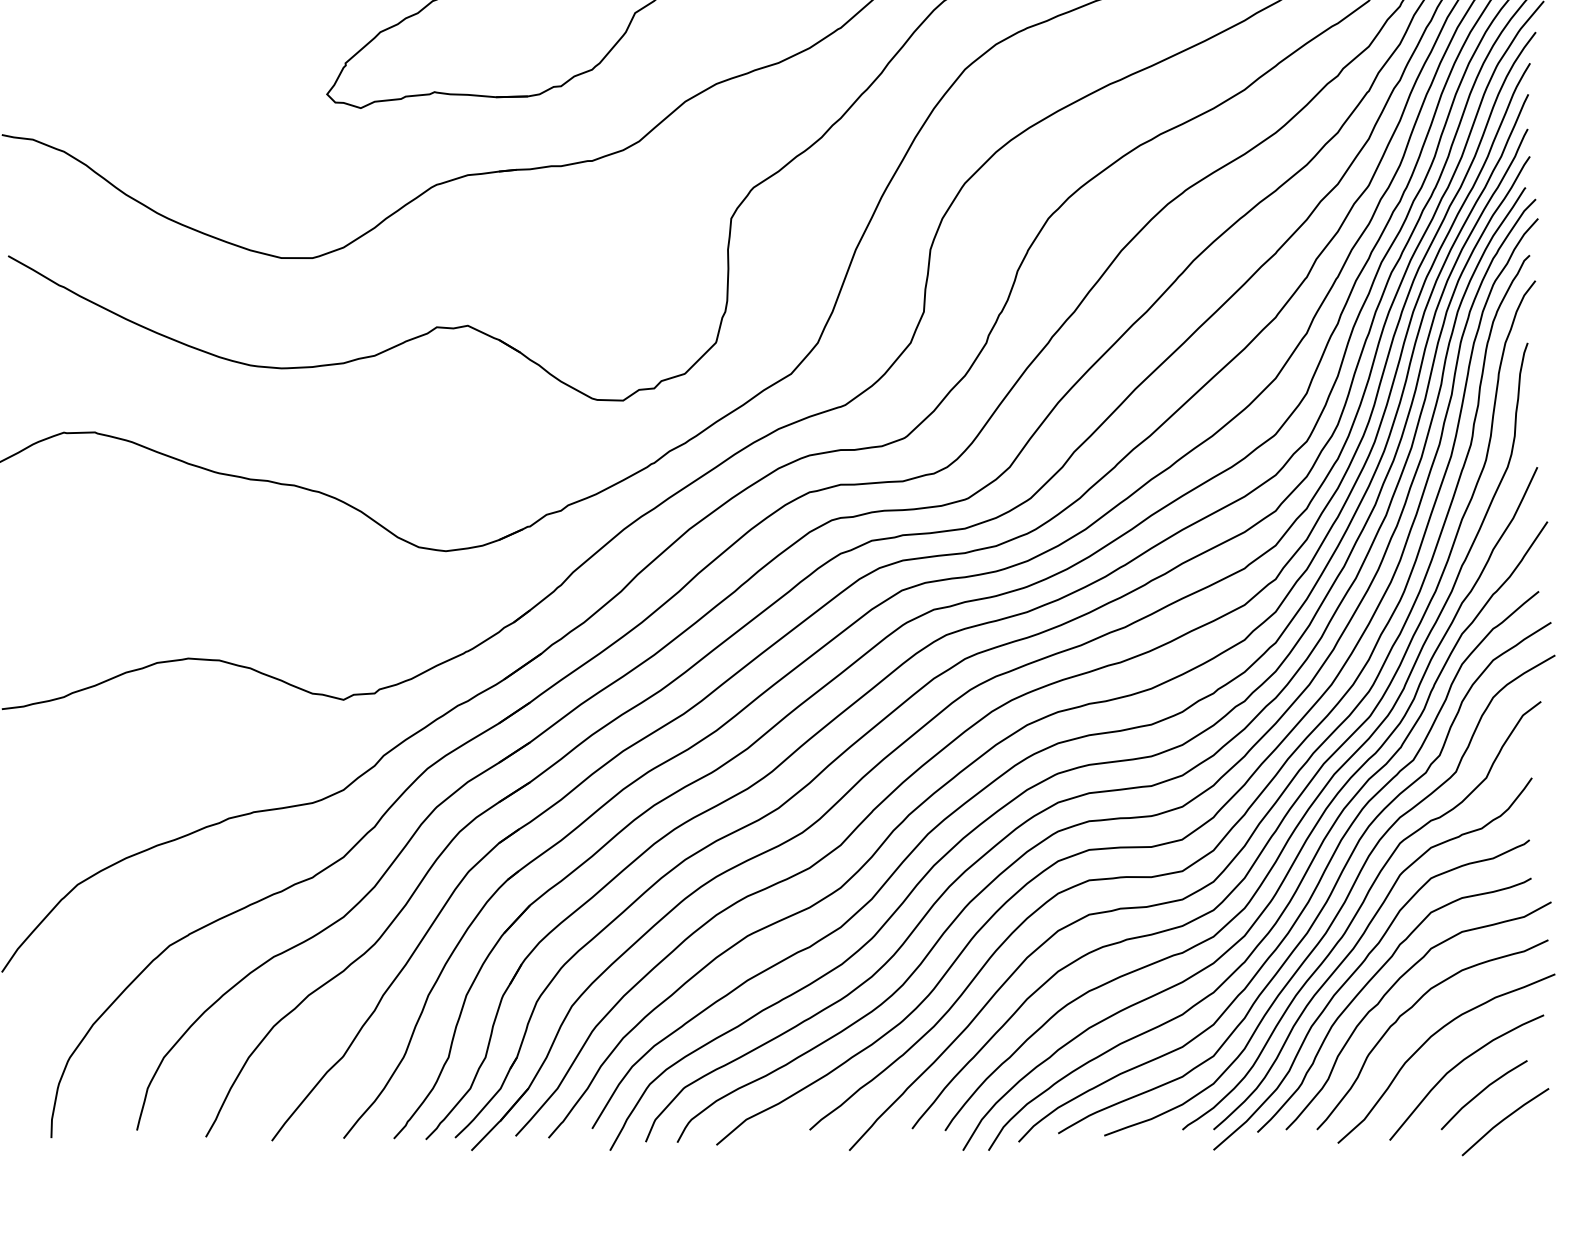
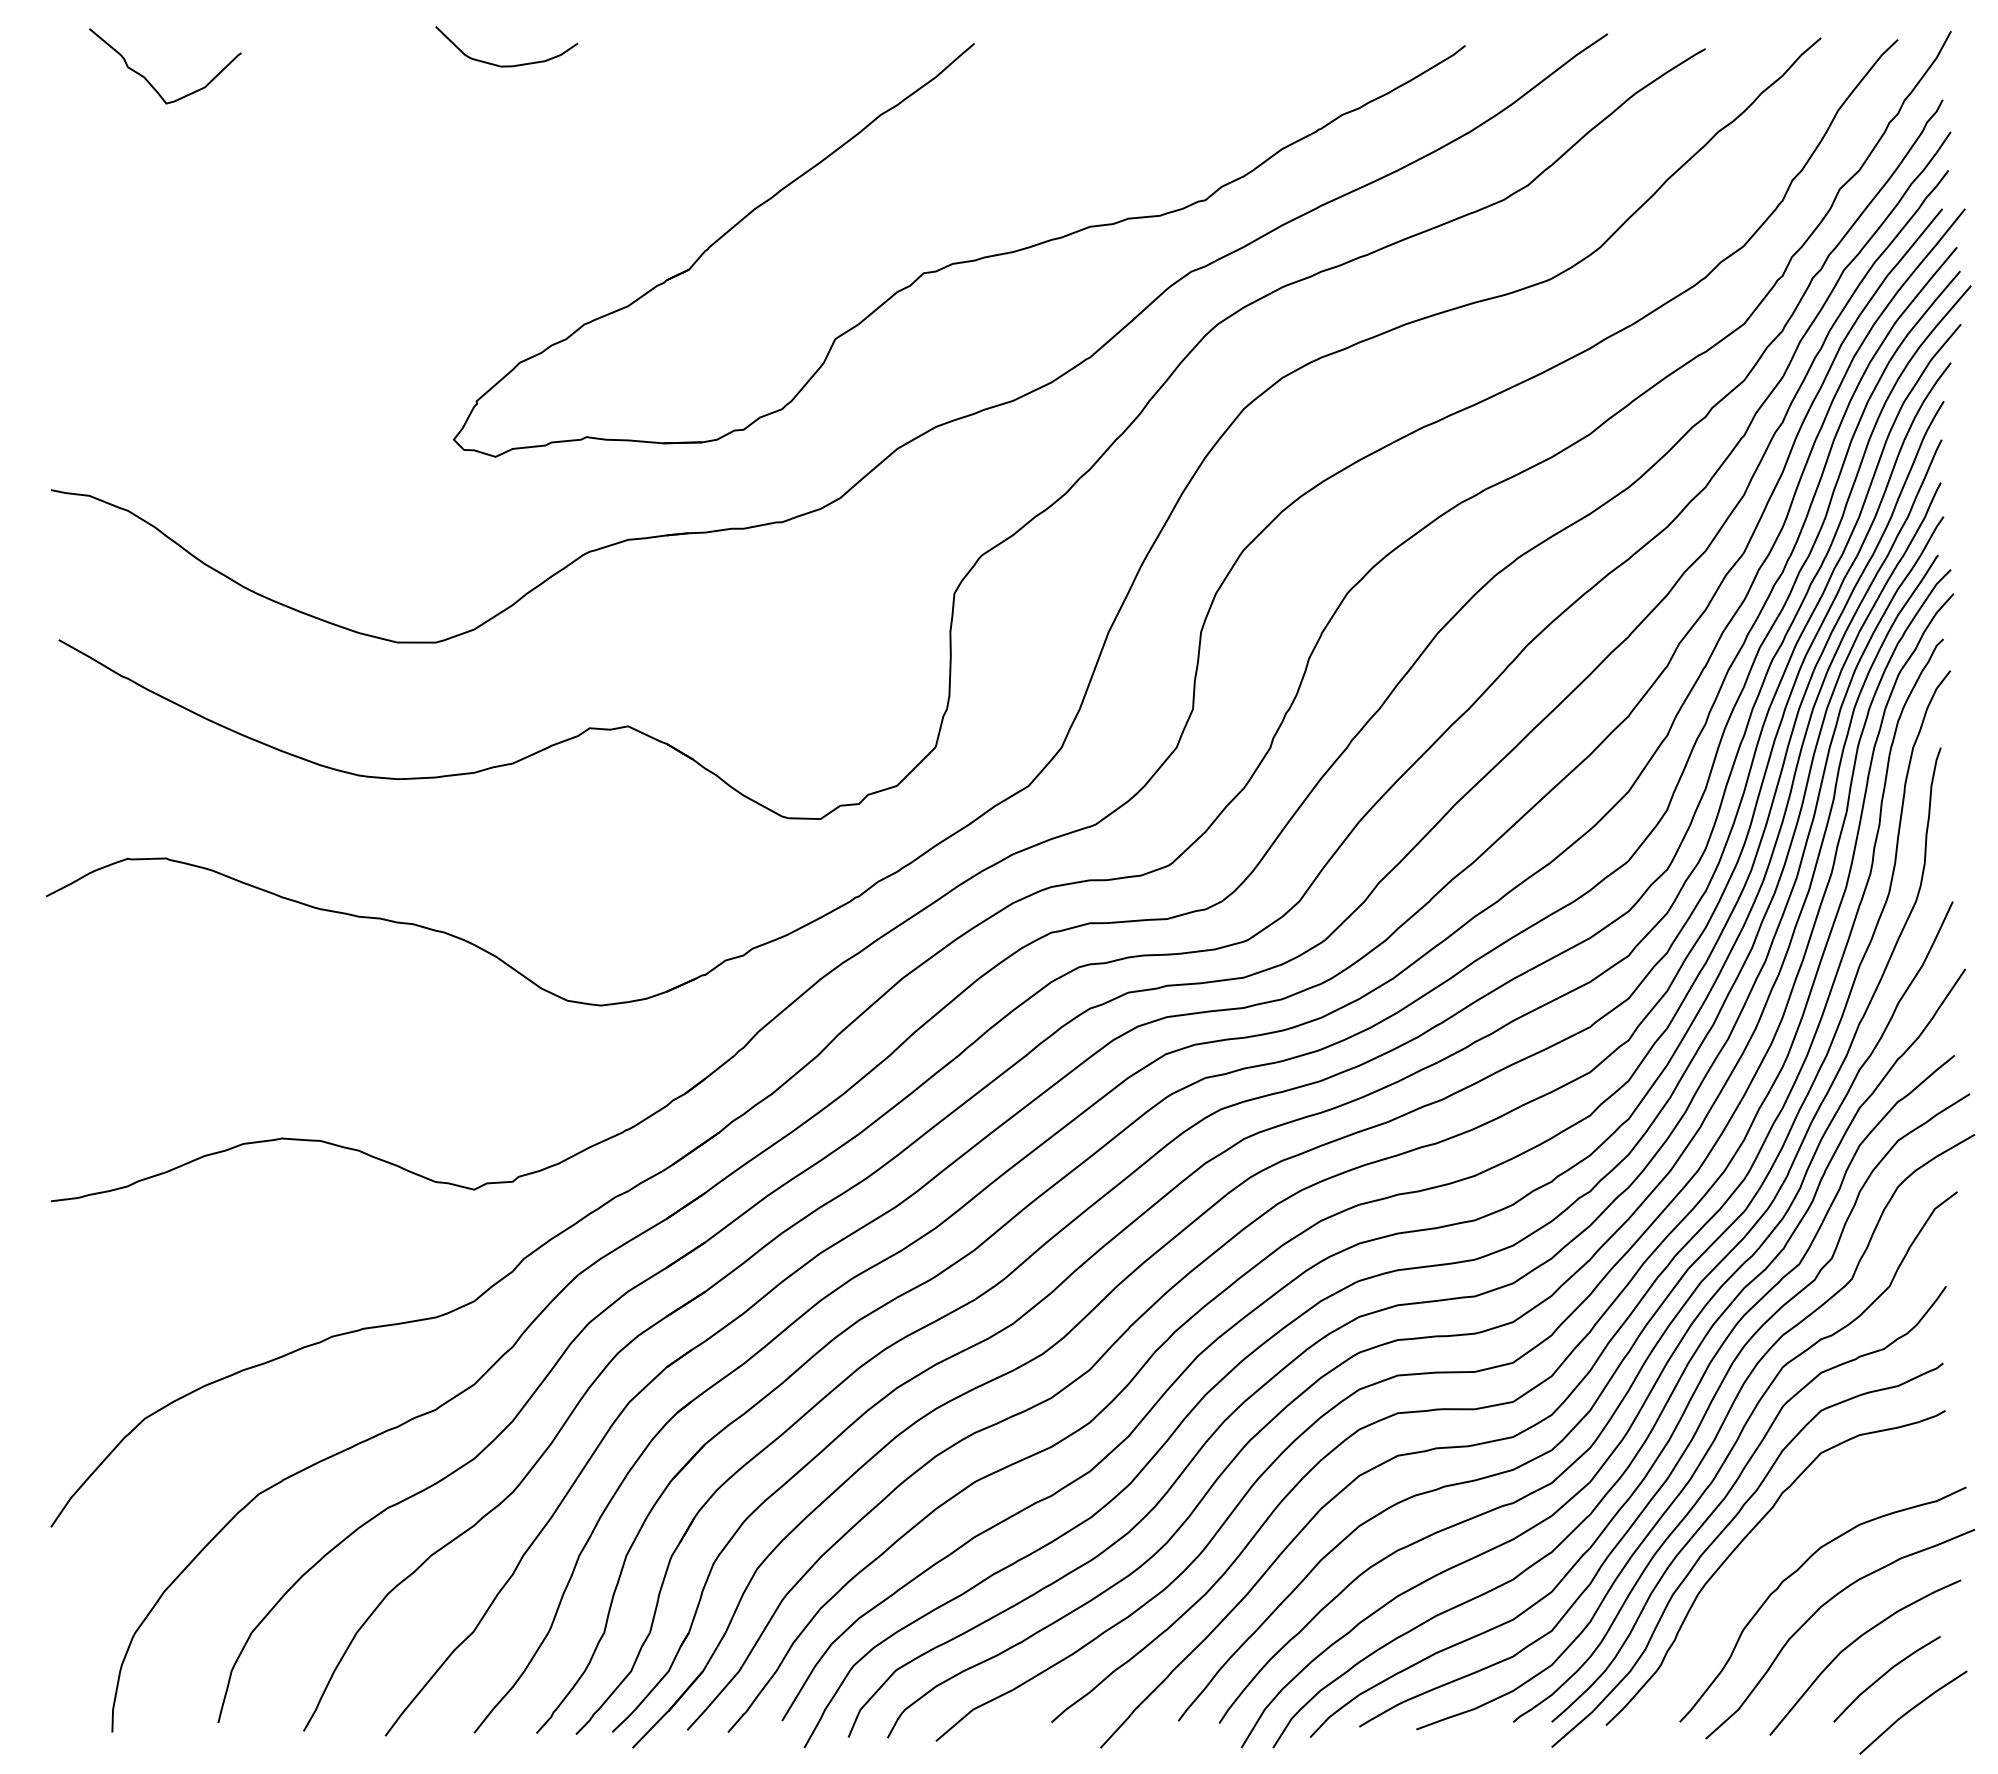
curve: (1391, 989) -> (1771, 1548), removed

